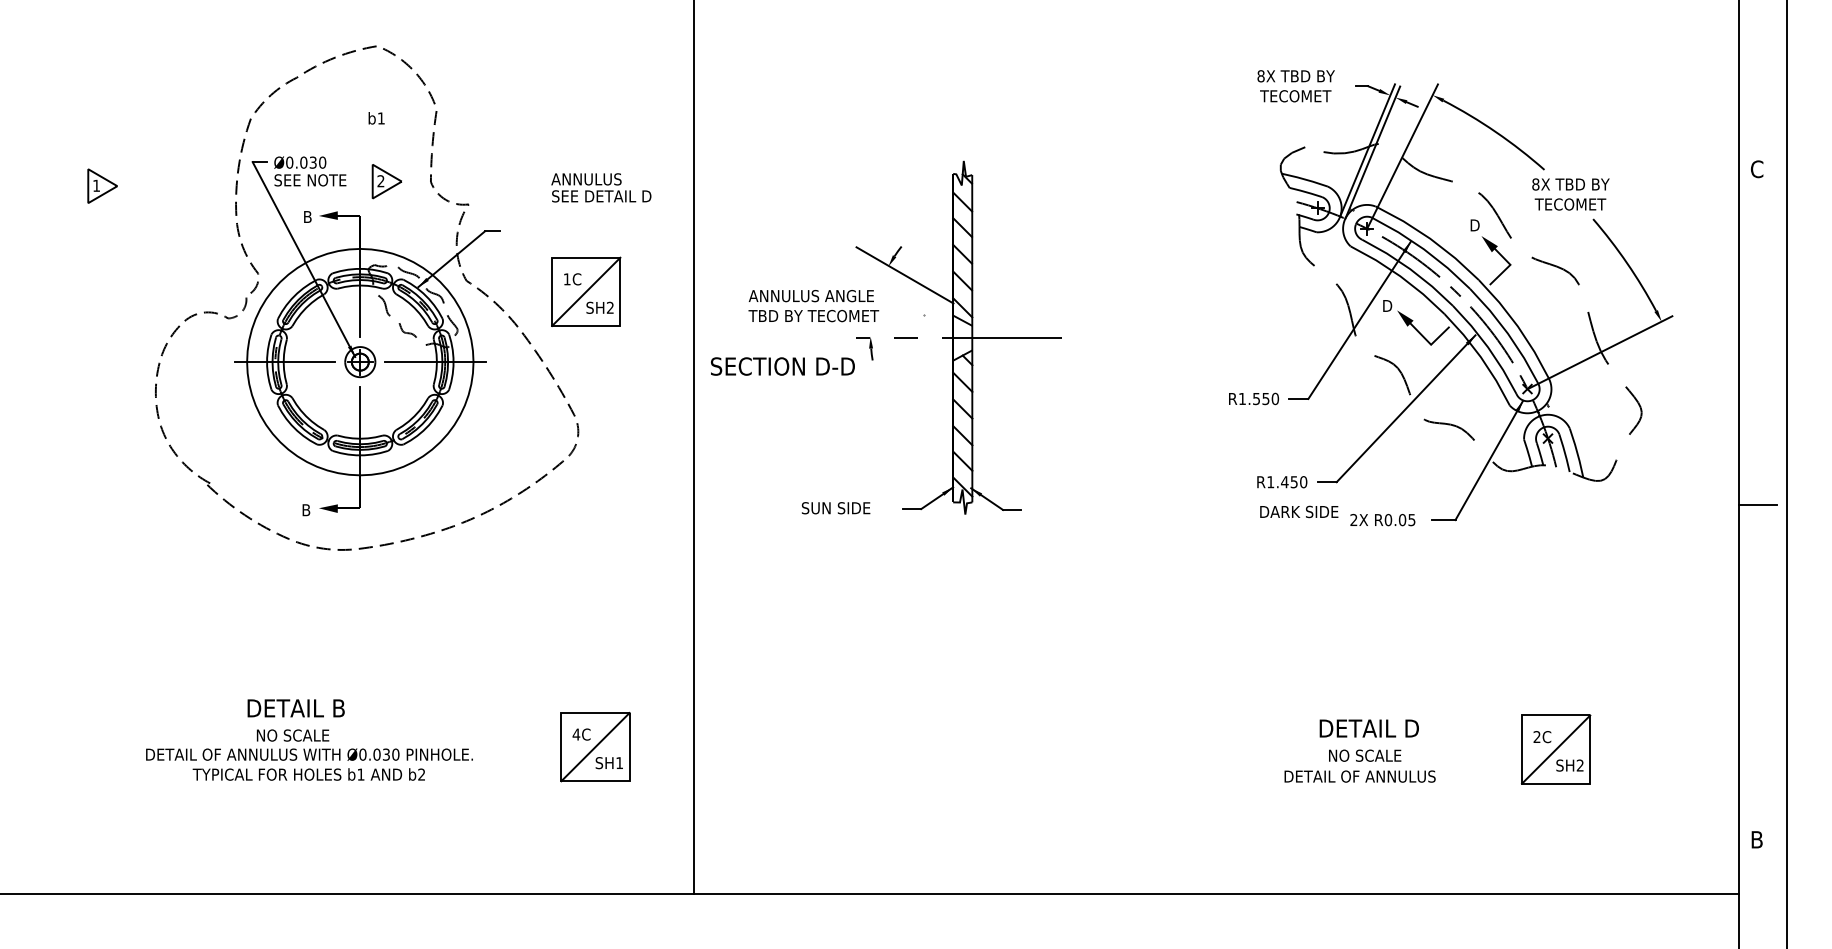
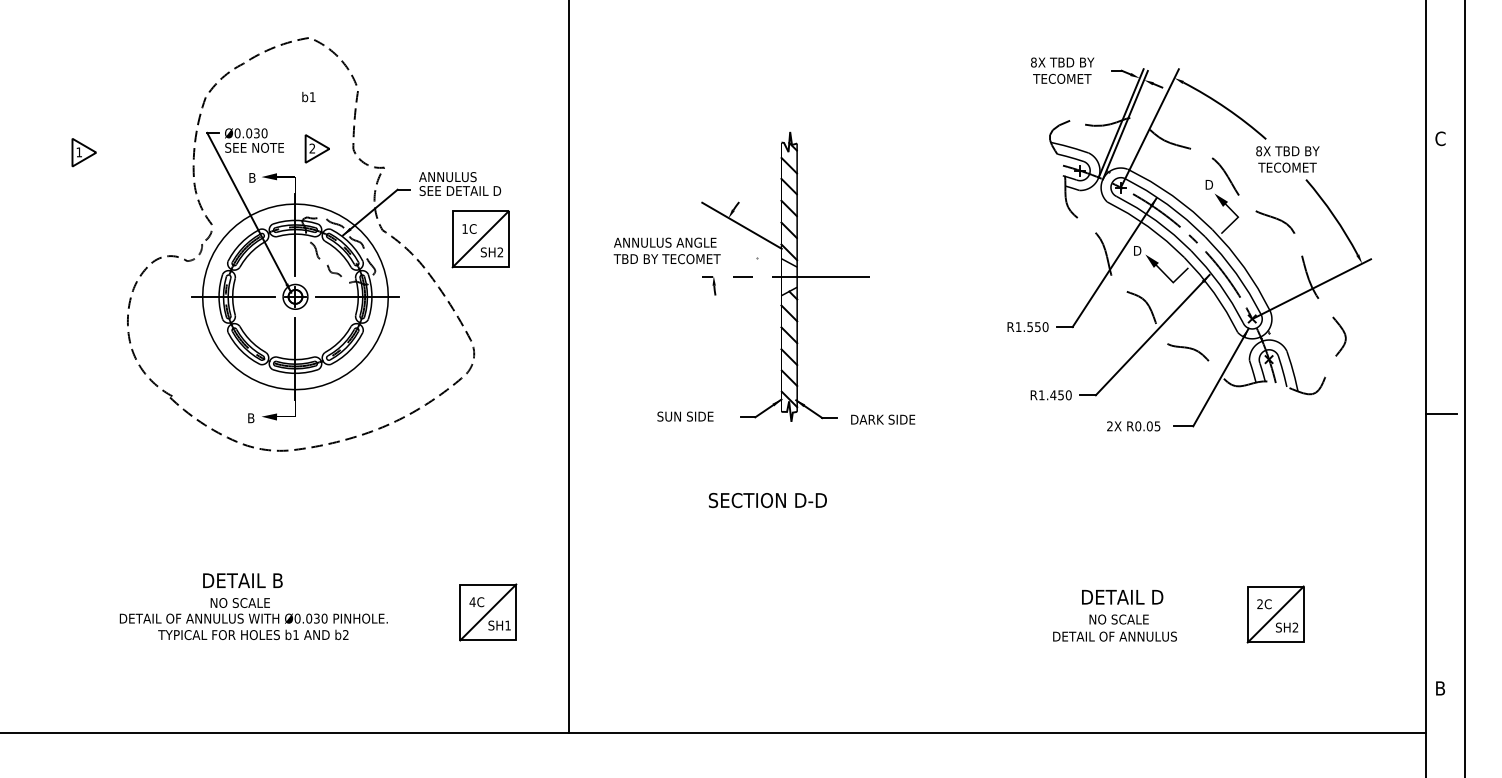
text: (601, 187) -> (460, 183), moved
text: (782, 366) -> (767, 500), moved
text: (1299, 511) -> (883, 419), moved

